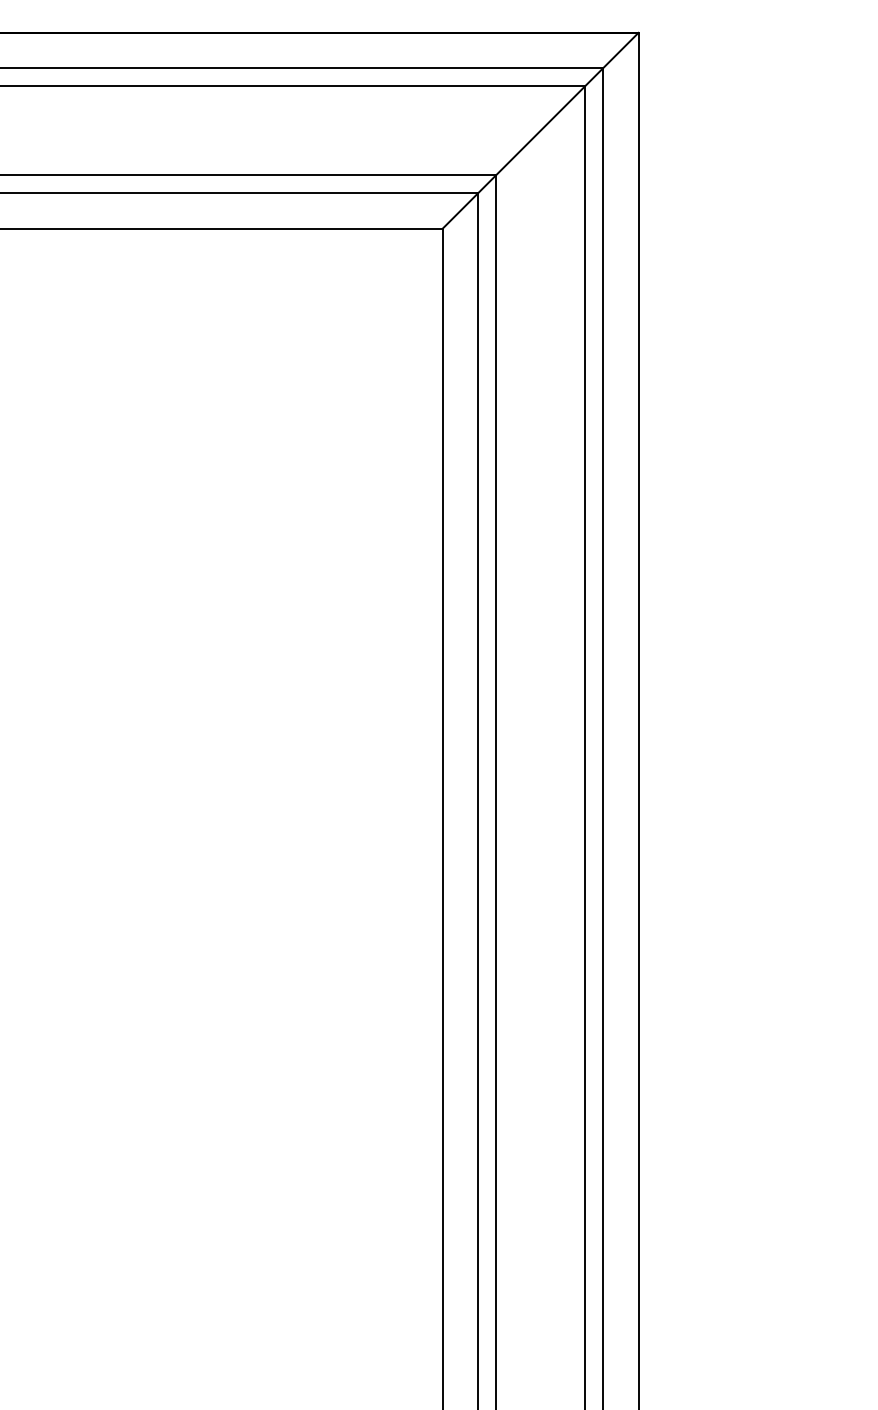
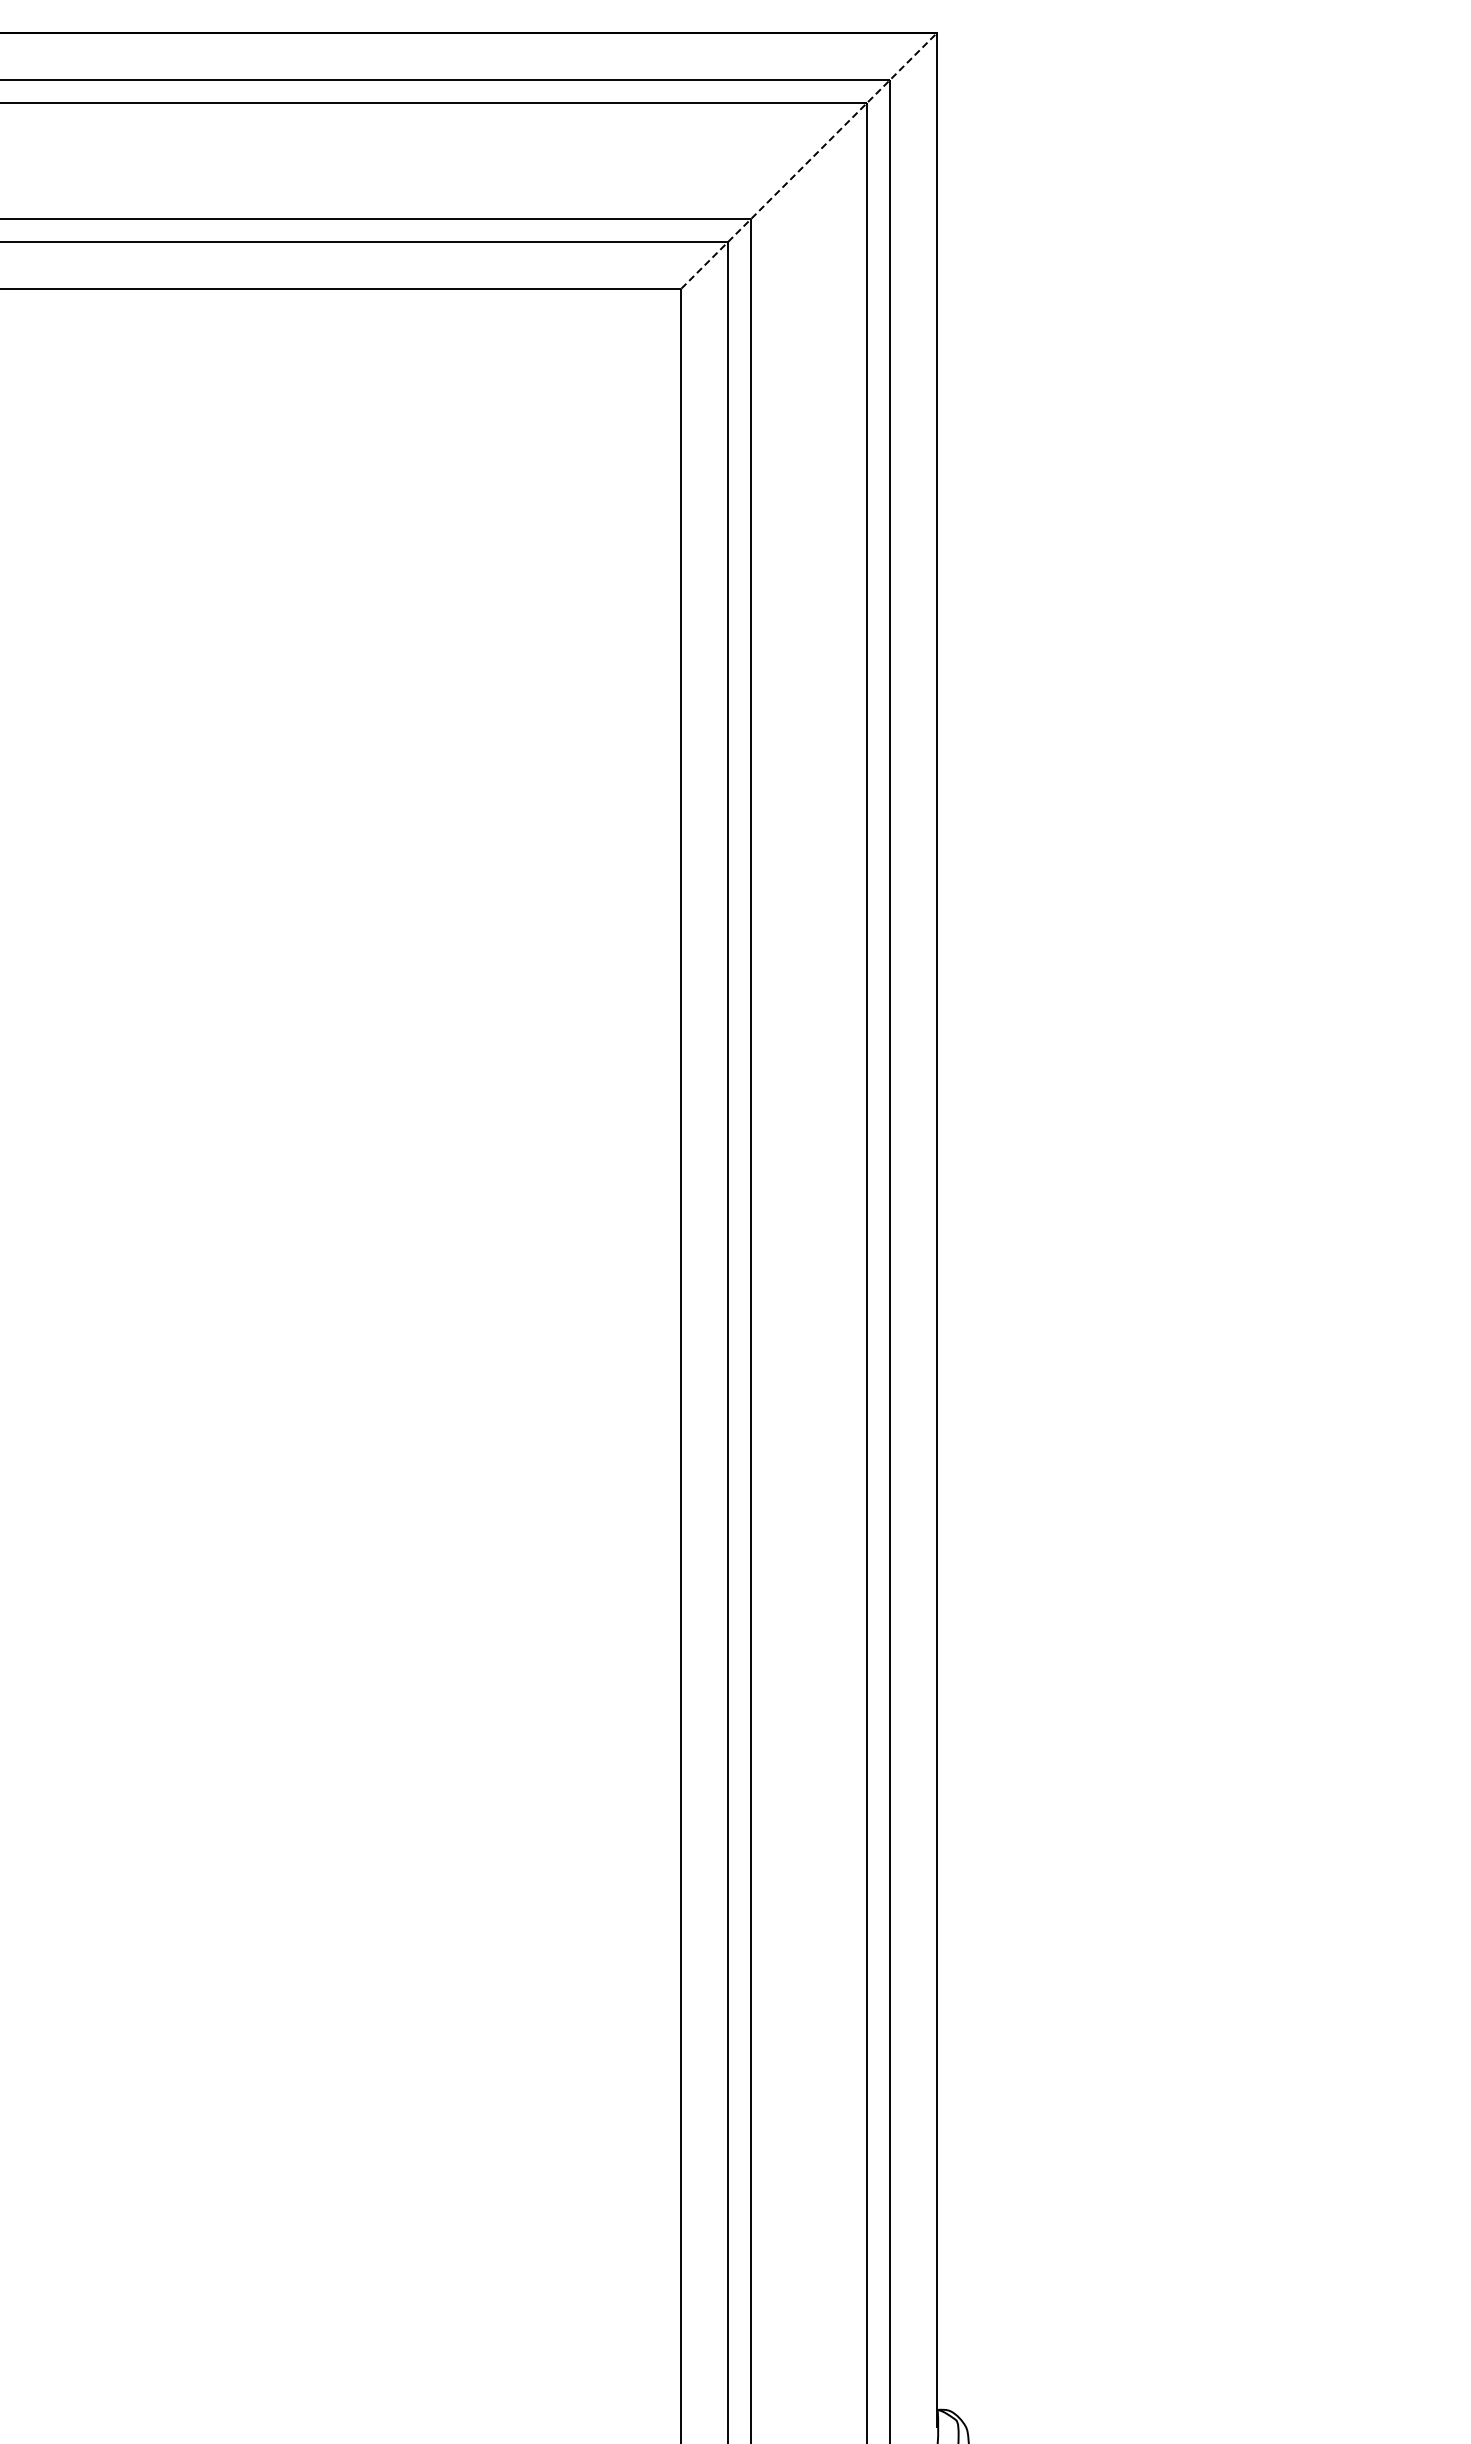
line: (540, 131) -> (809, 161), solid -> dashed

